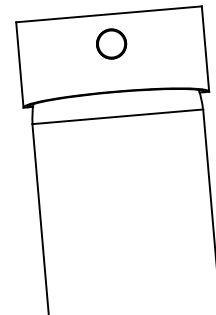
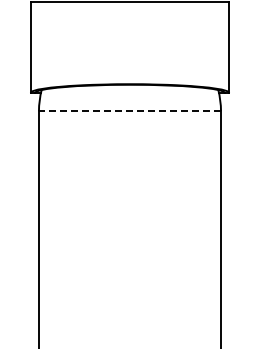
circle: (111, 43) -> (129, 32), removed
line: (117, 117) -> (129, 111), solid -> dashed

